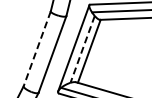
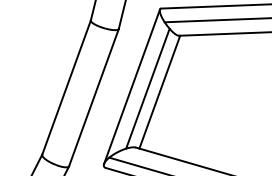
line: (37, 48) -> (66, 87), dashed -> solid
line: (82, 49) -> (147, 88), dashed -> solid

